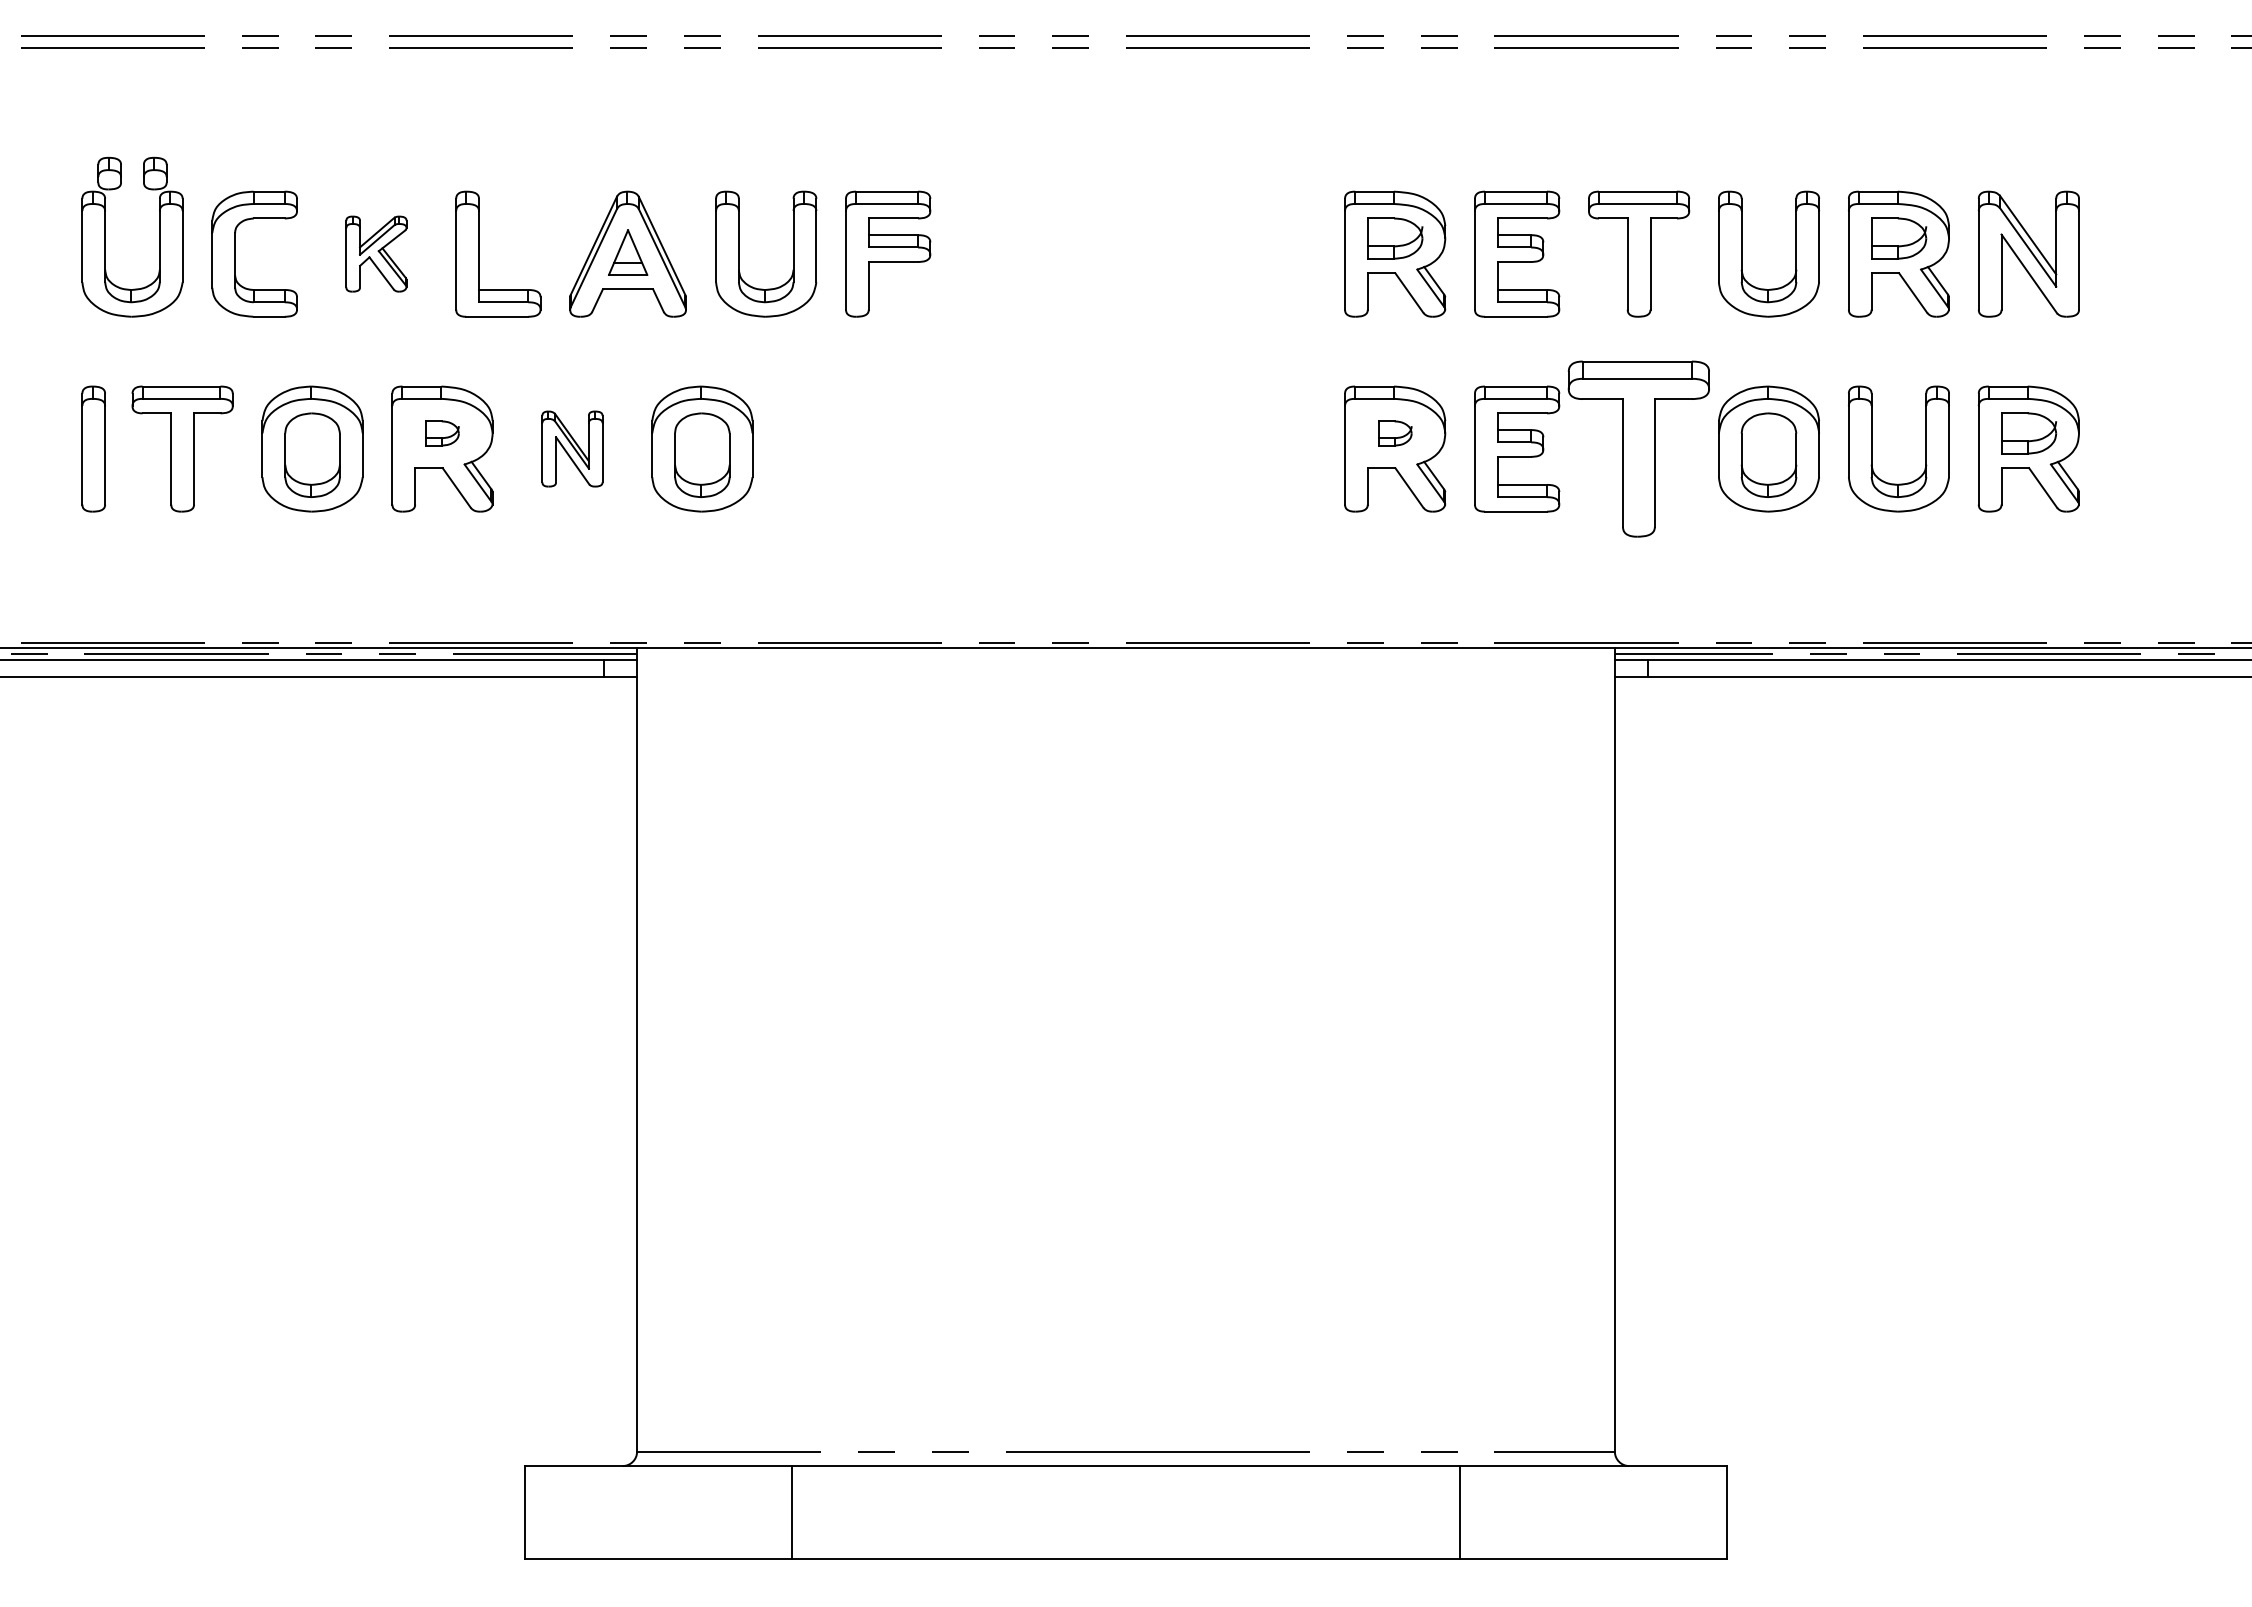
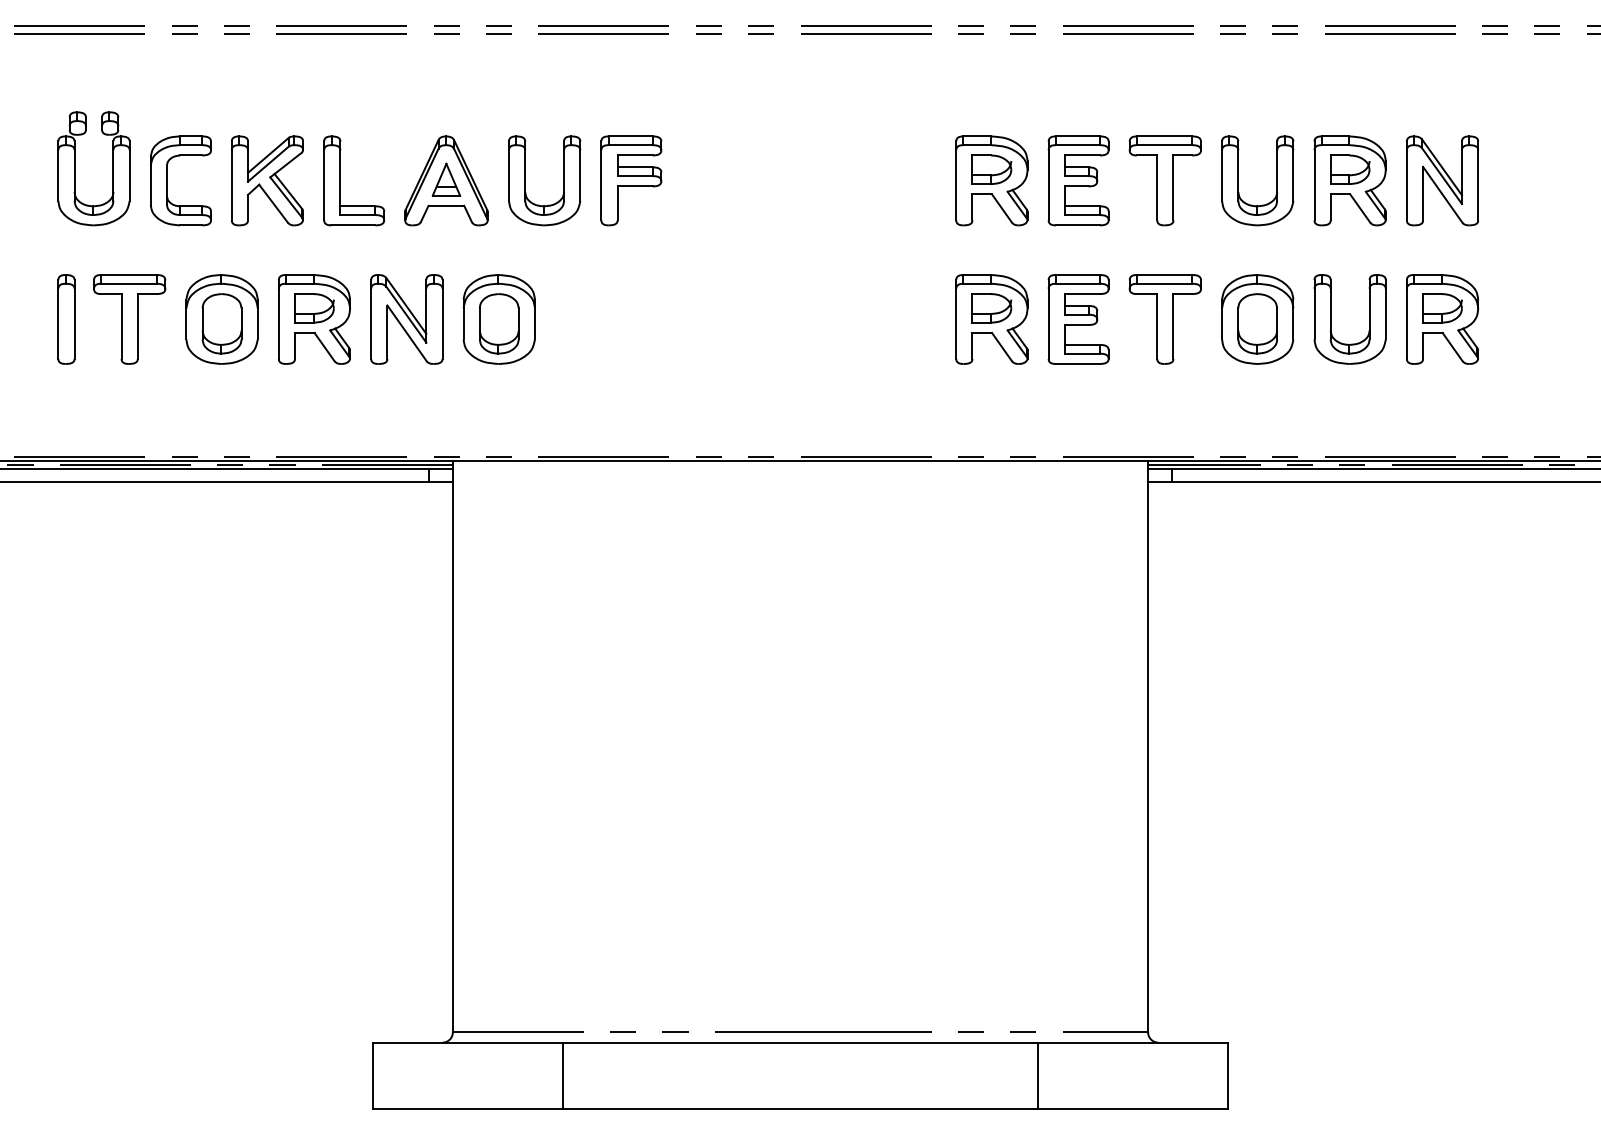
part: (376, 253) -> (267, 180), size x1.67
part: (442, 433) -> (314, 308), size x1.67
part: (1395, 433) -> (992, 308), size x1.67
part: (572, 448) -> (406, 319), size x1.67
part: (1639, 448) -> (1165, 319), size x0.71

